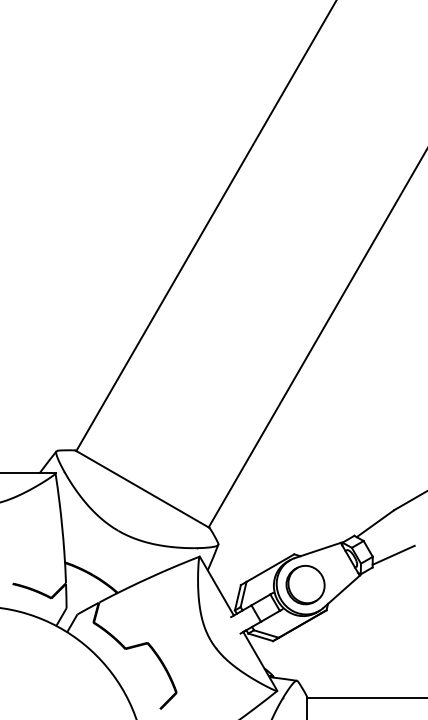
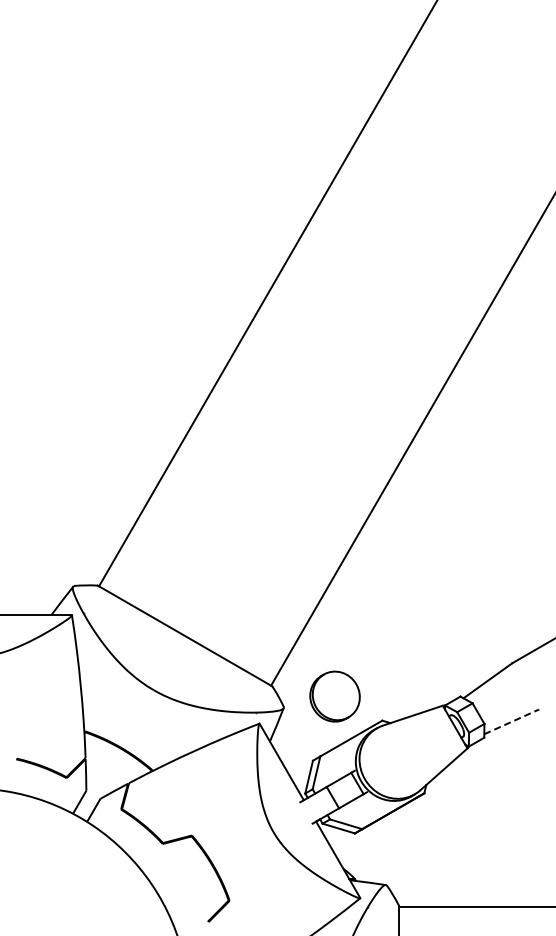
line: (393, 554) -> (511, 721), solid -> dashed
part: (305, 584) -> (334, 696), moved

